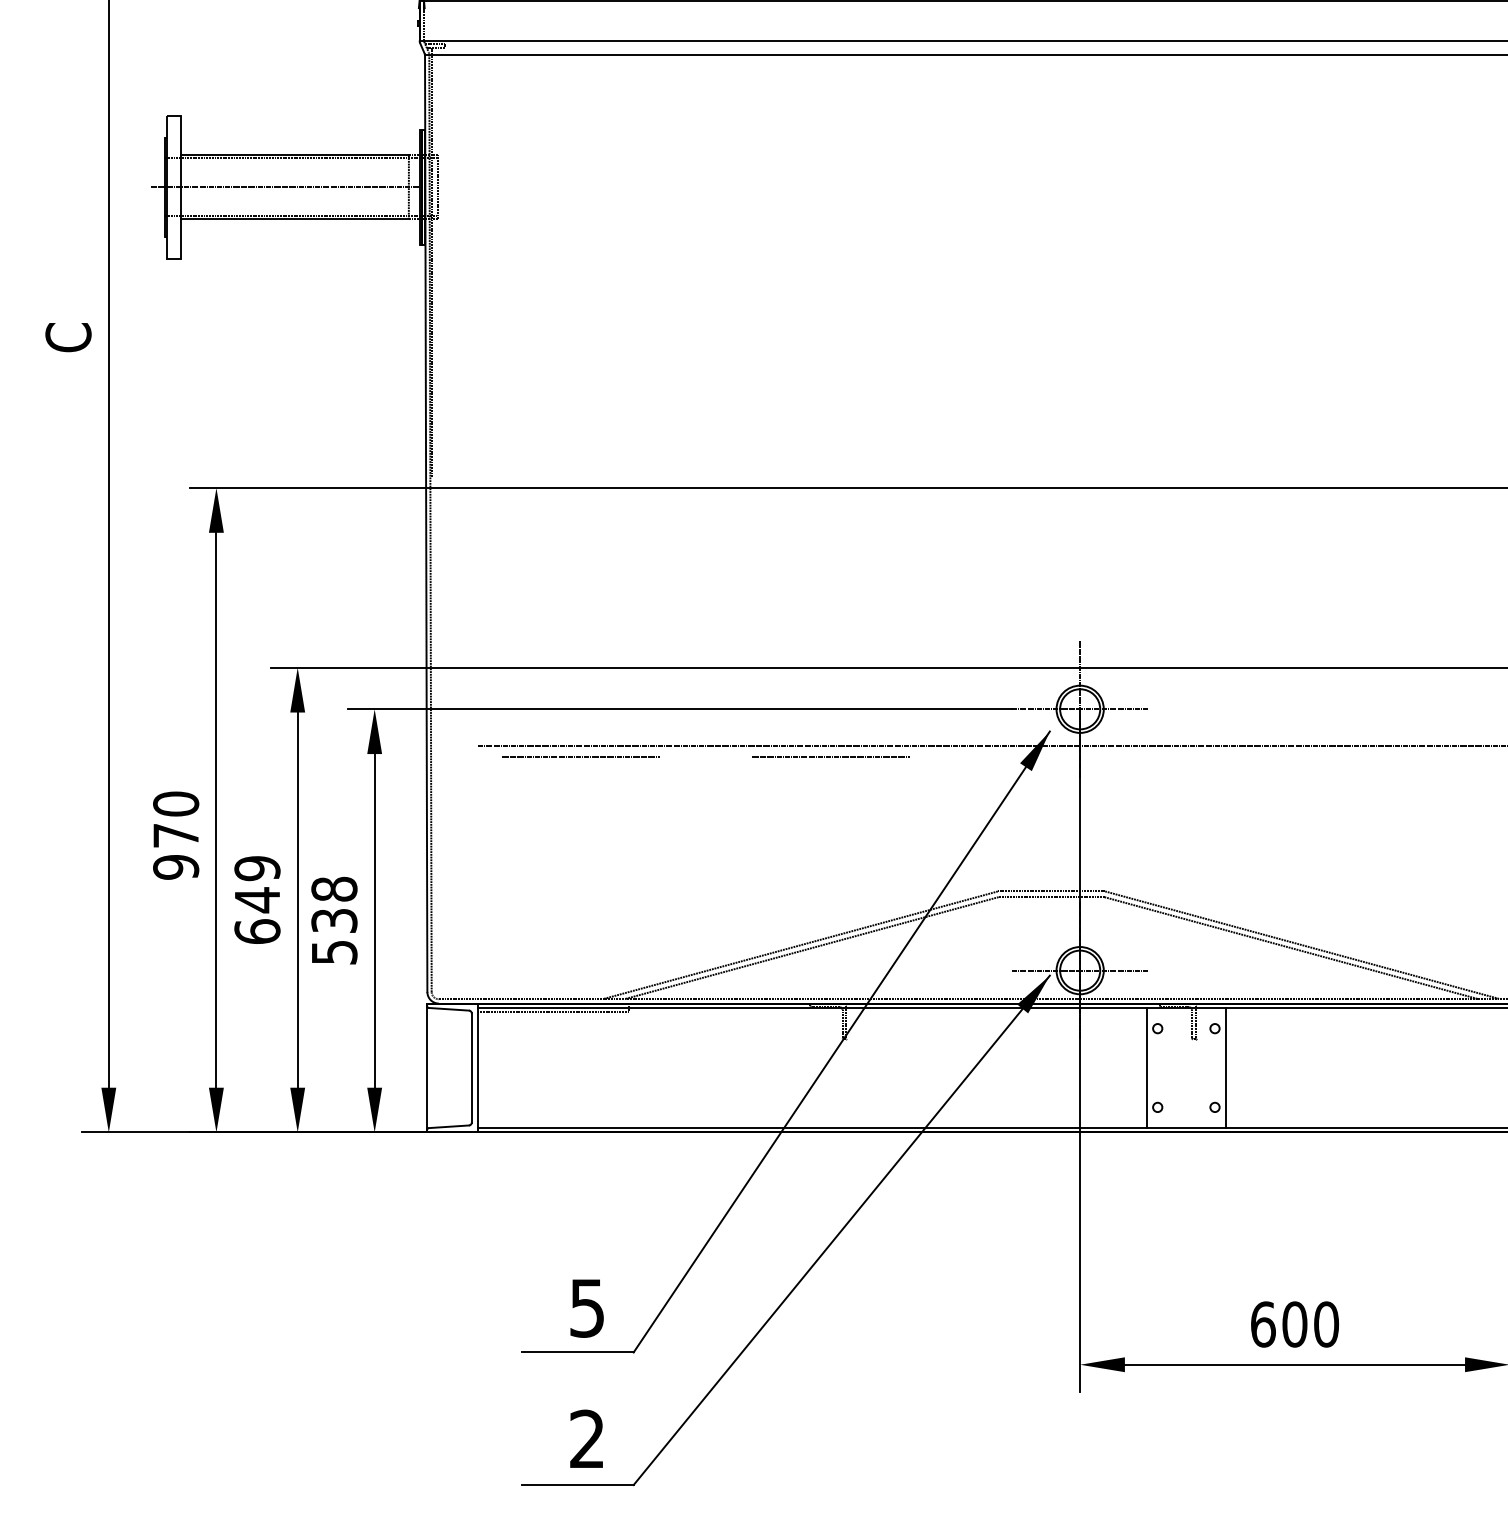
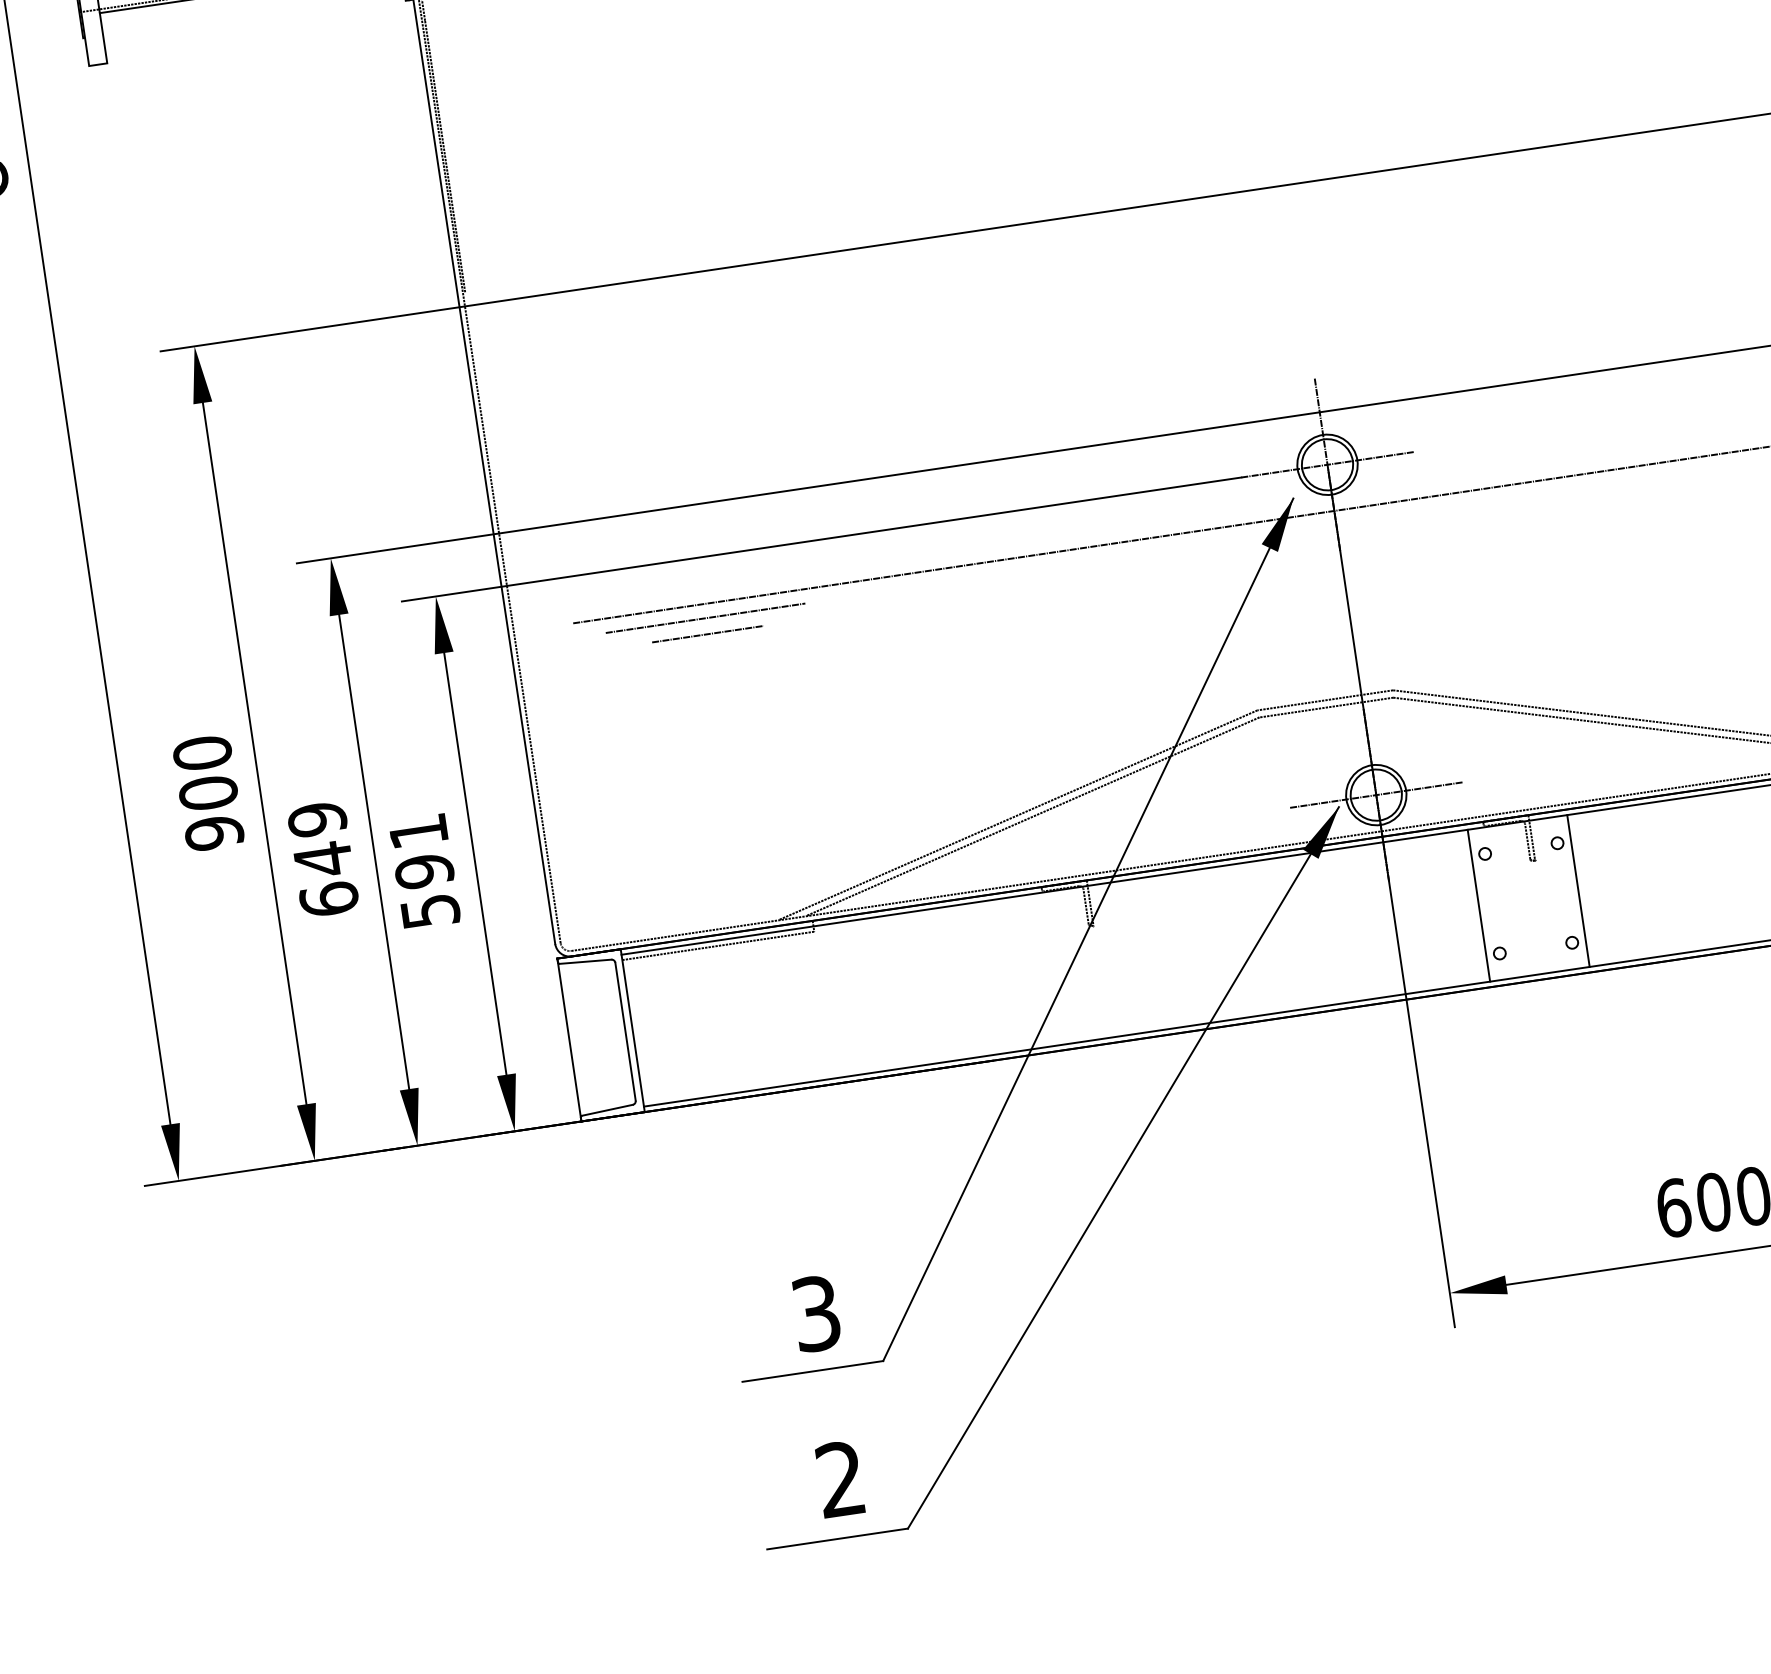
line: (830, 756) -> (1020, 571), removed
line: (580, 769) -> (707, 634), added
text: (176, 835) -> (208, 792), 970 -> 900
text: (334, 904) -> (421, 850), 538 -> 591
text: (587, 1307) -> (816, 1312), 5 -> 3

